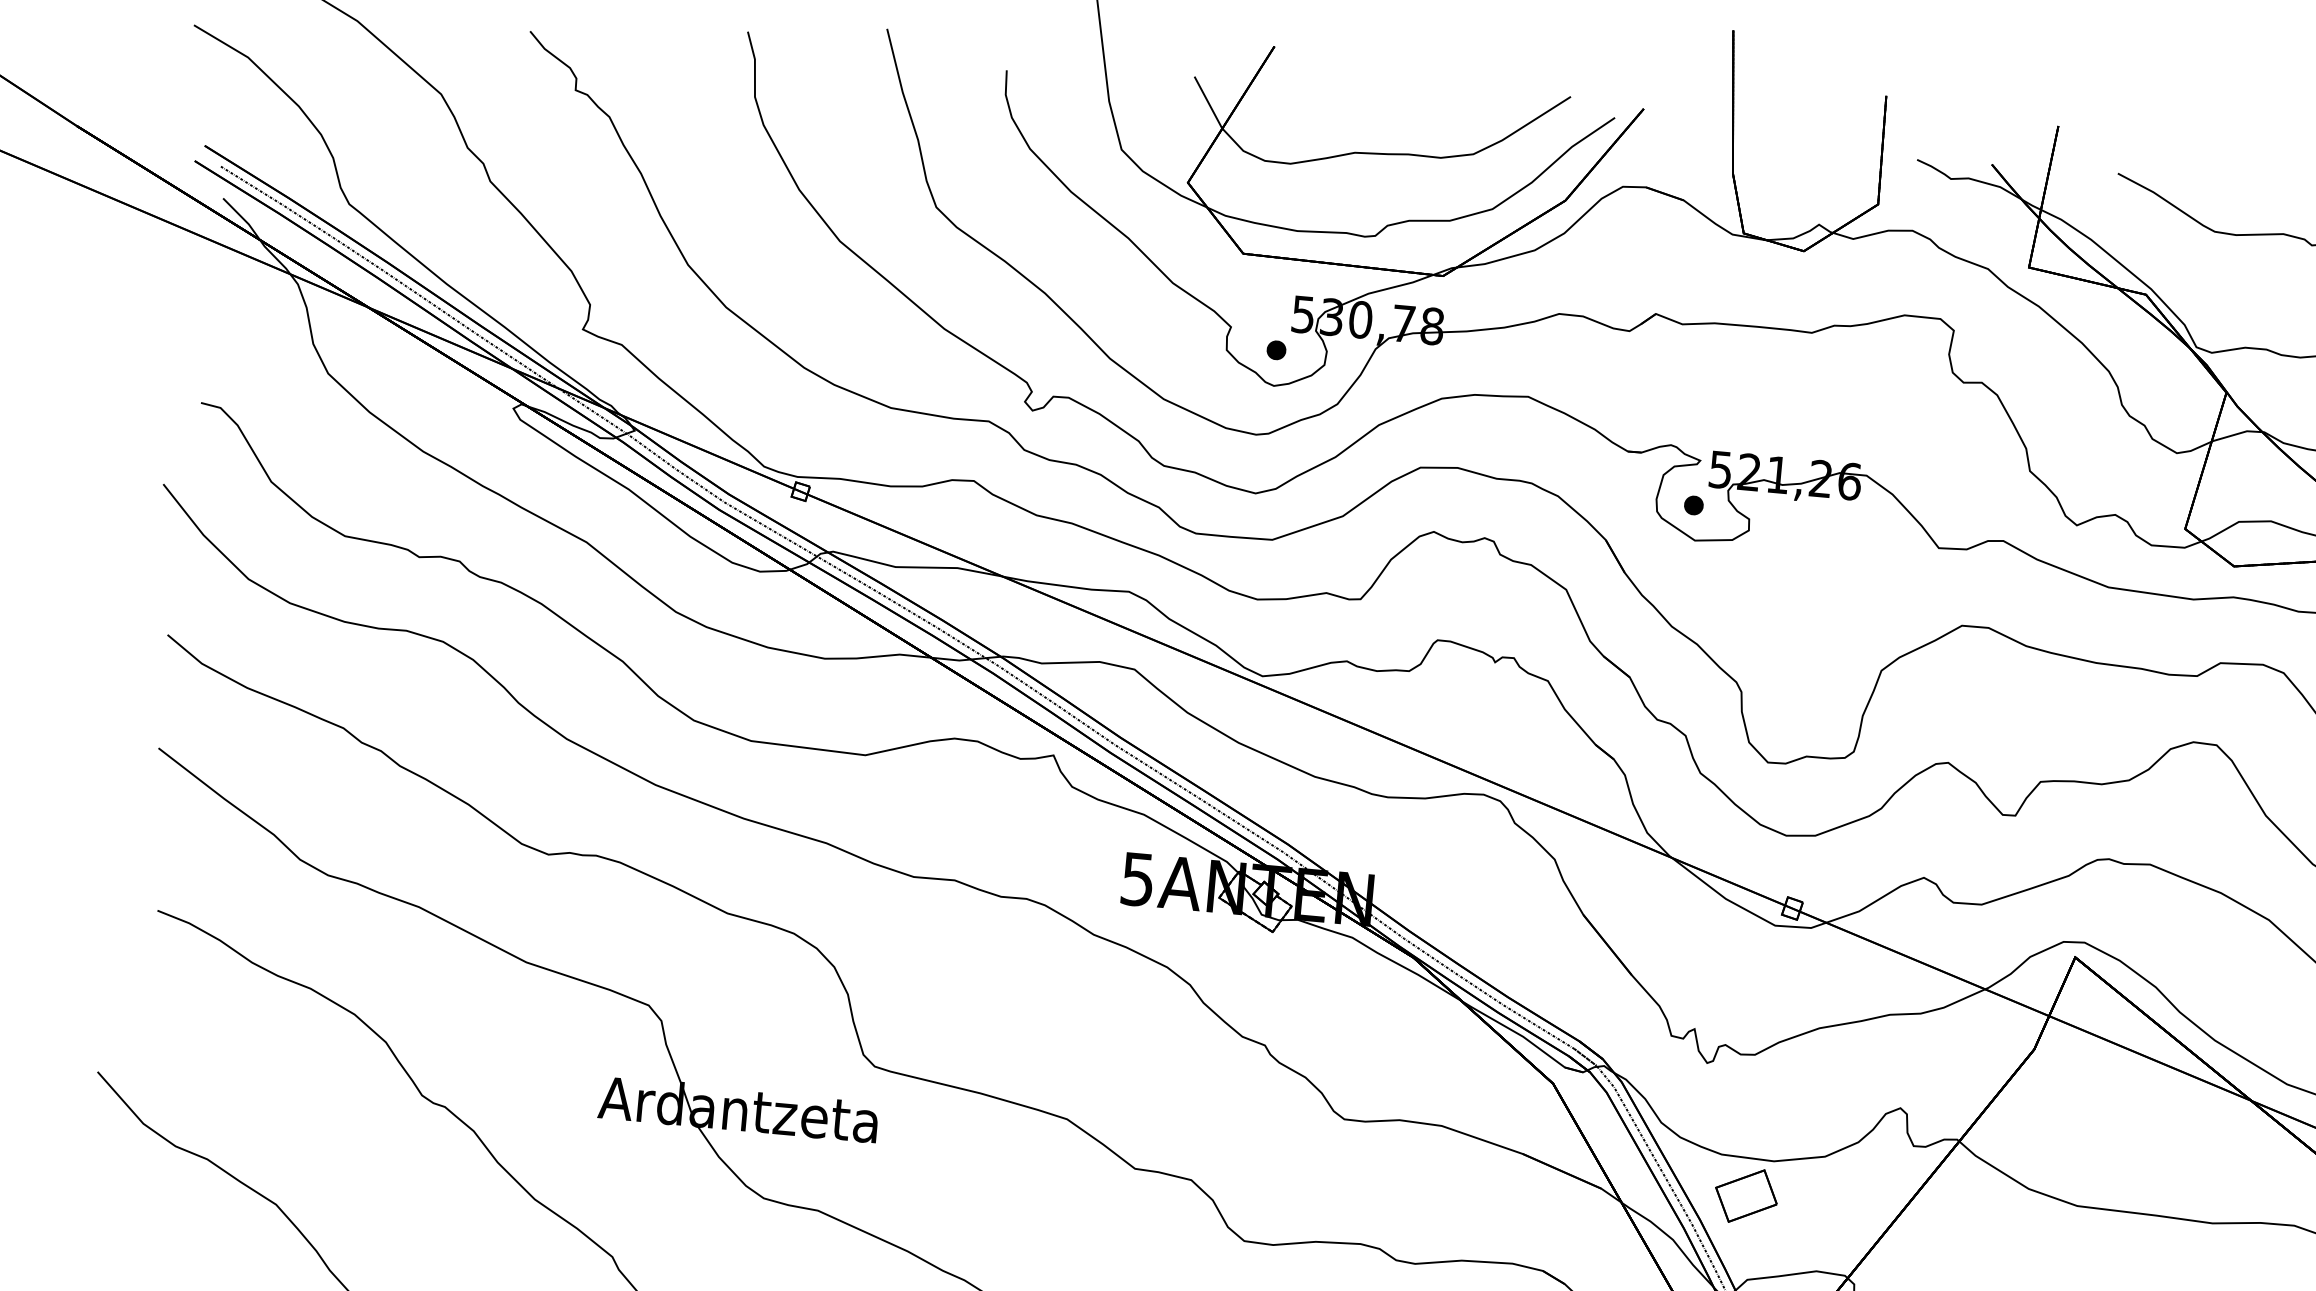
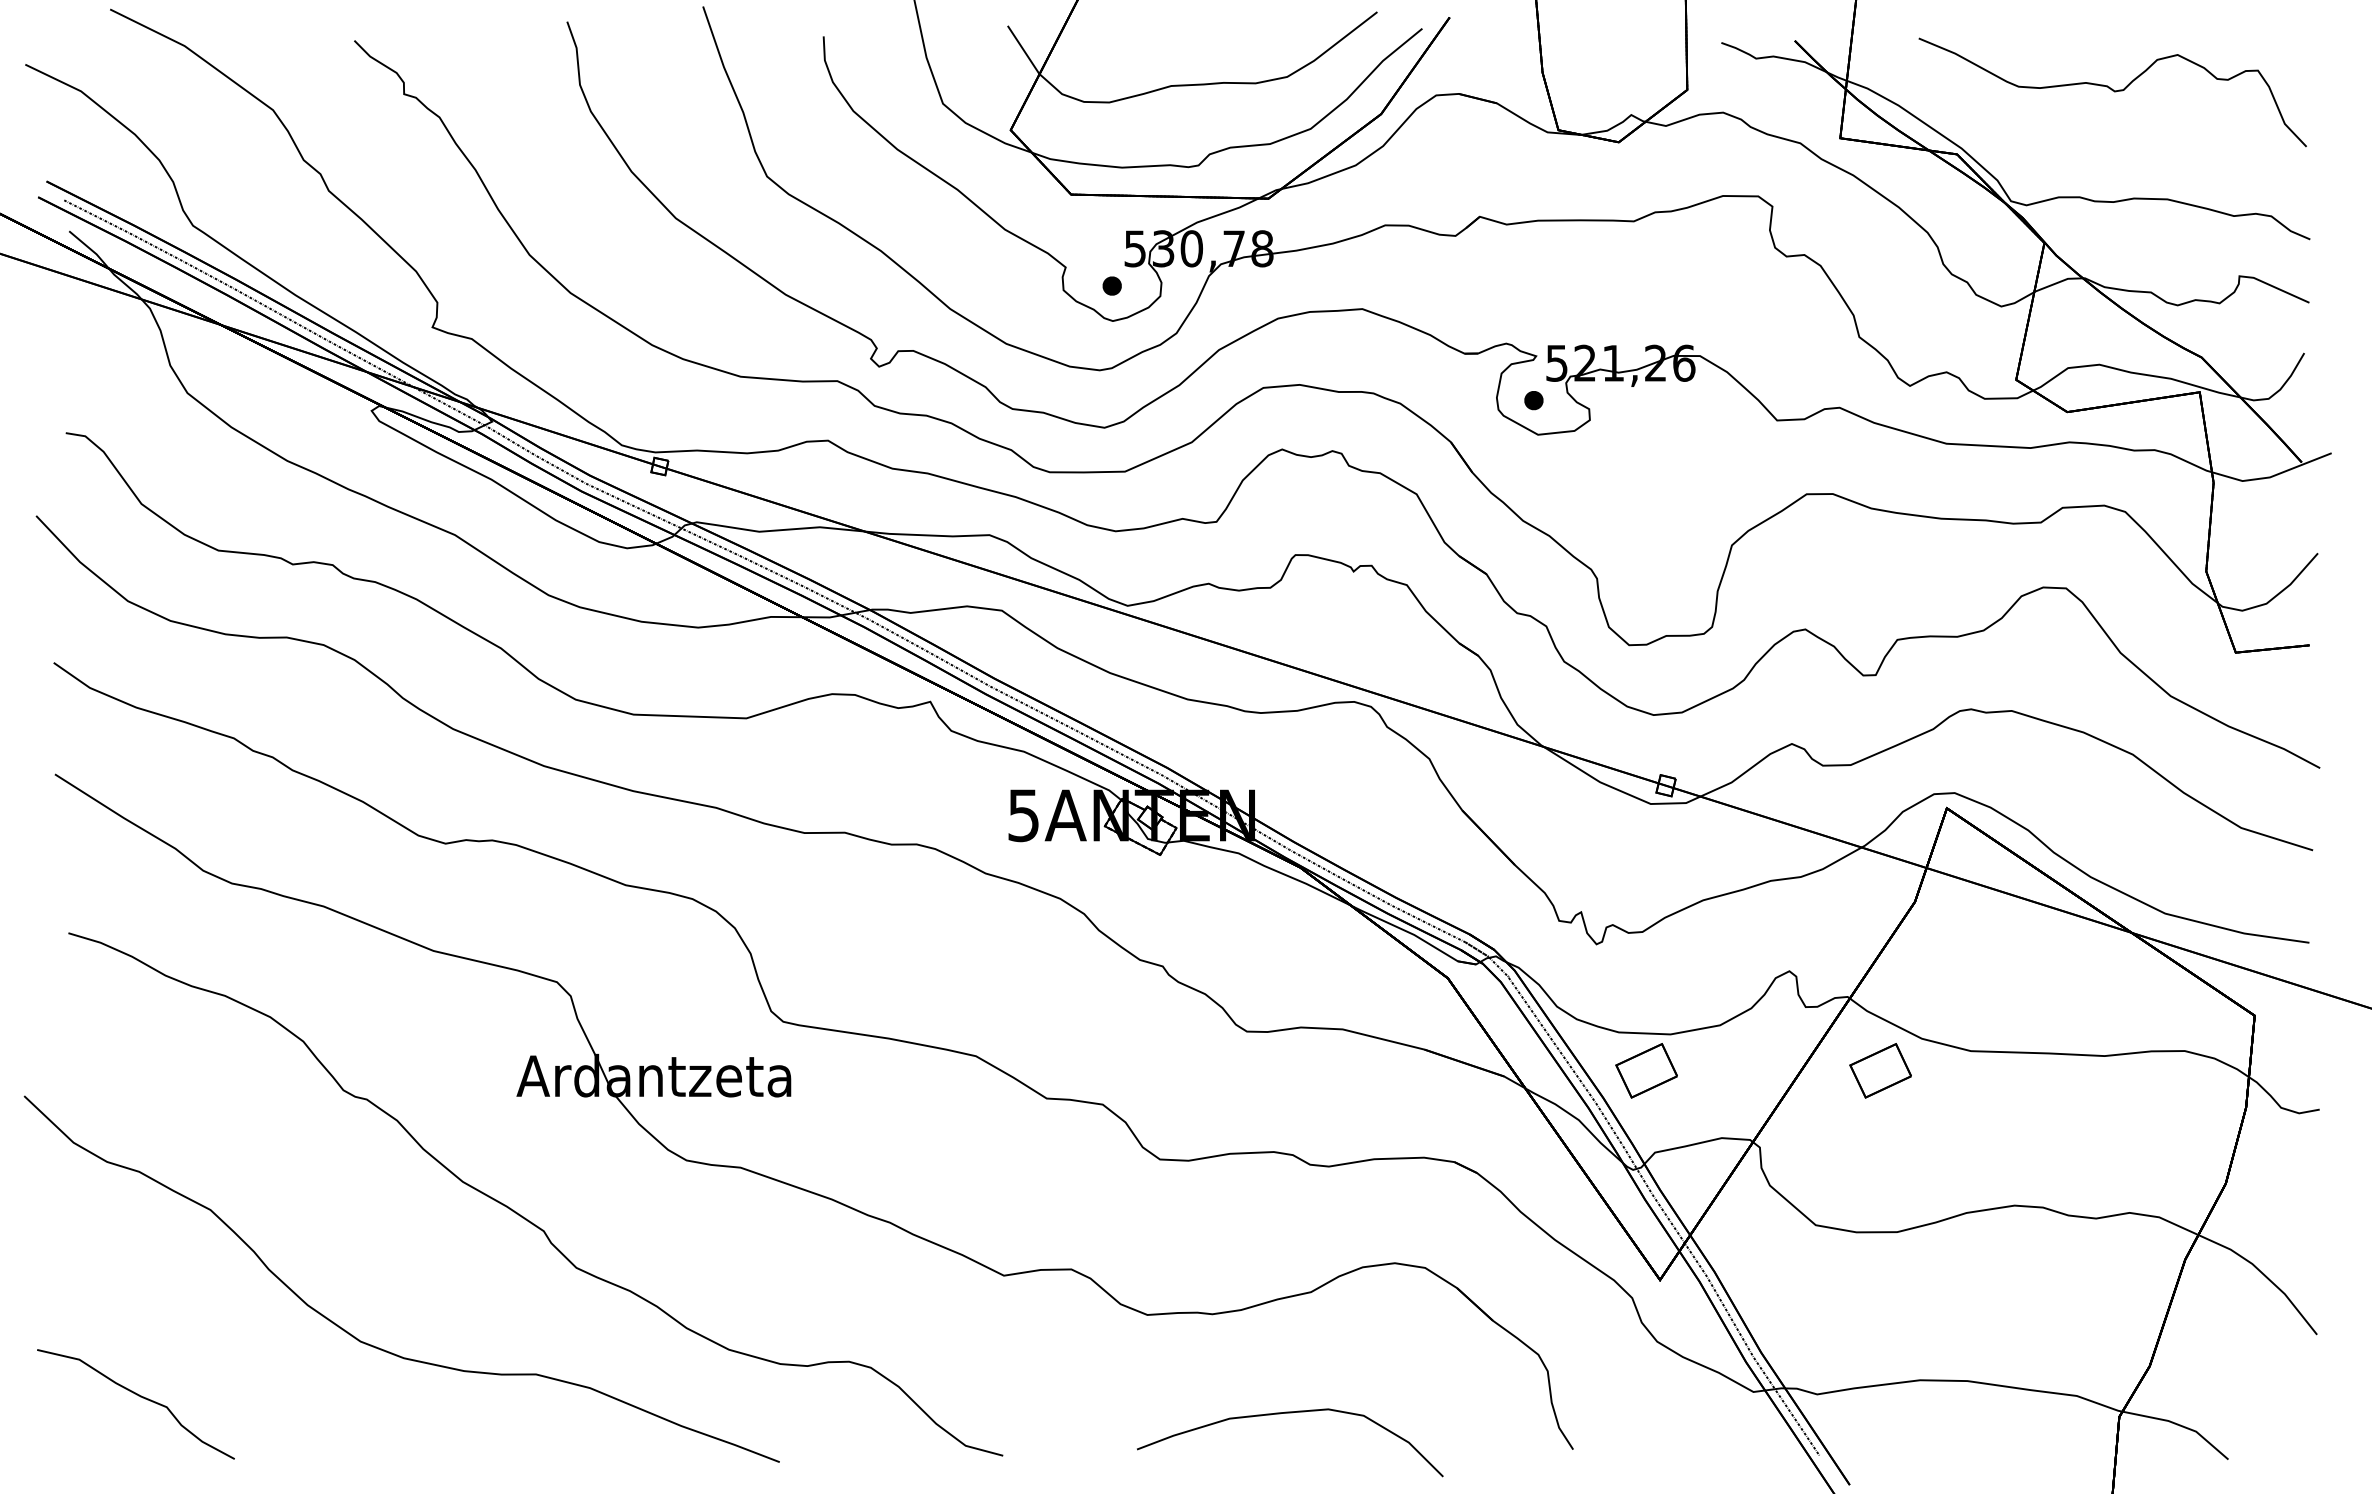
part: (1983, 1217) -> (1880, 1070), added

